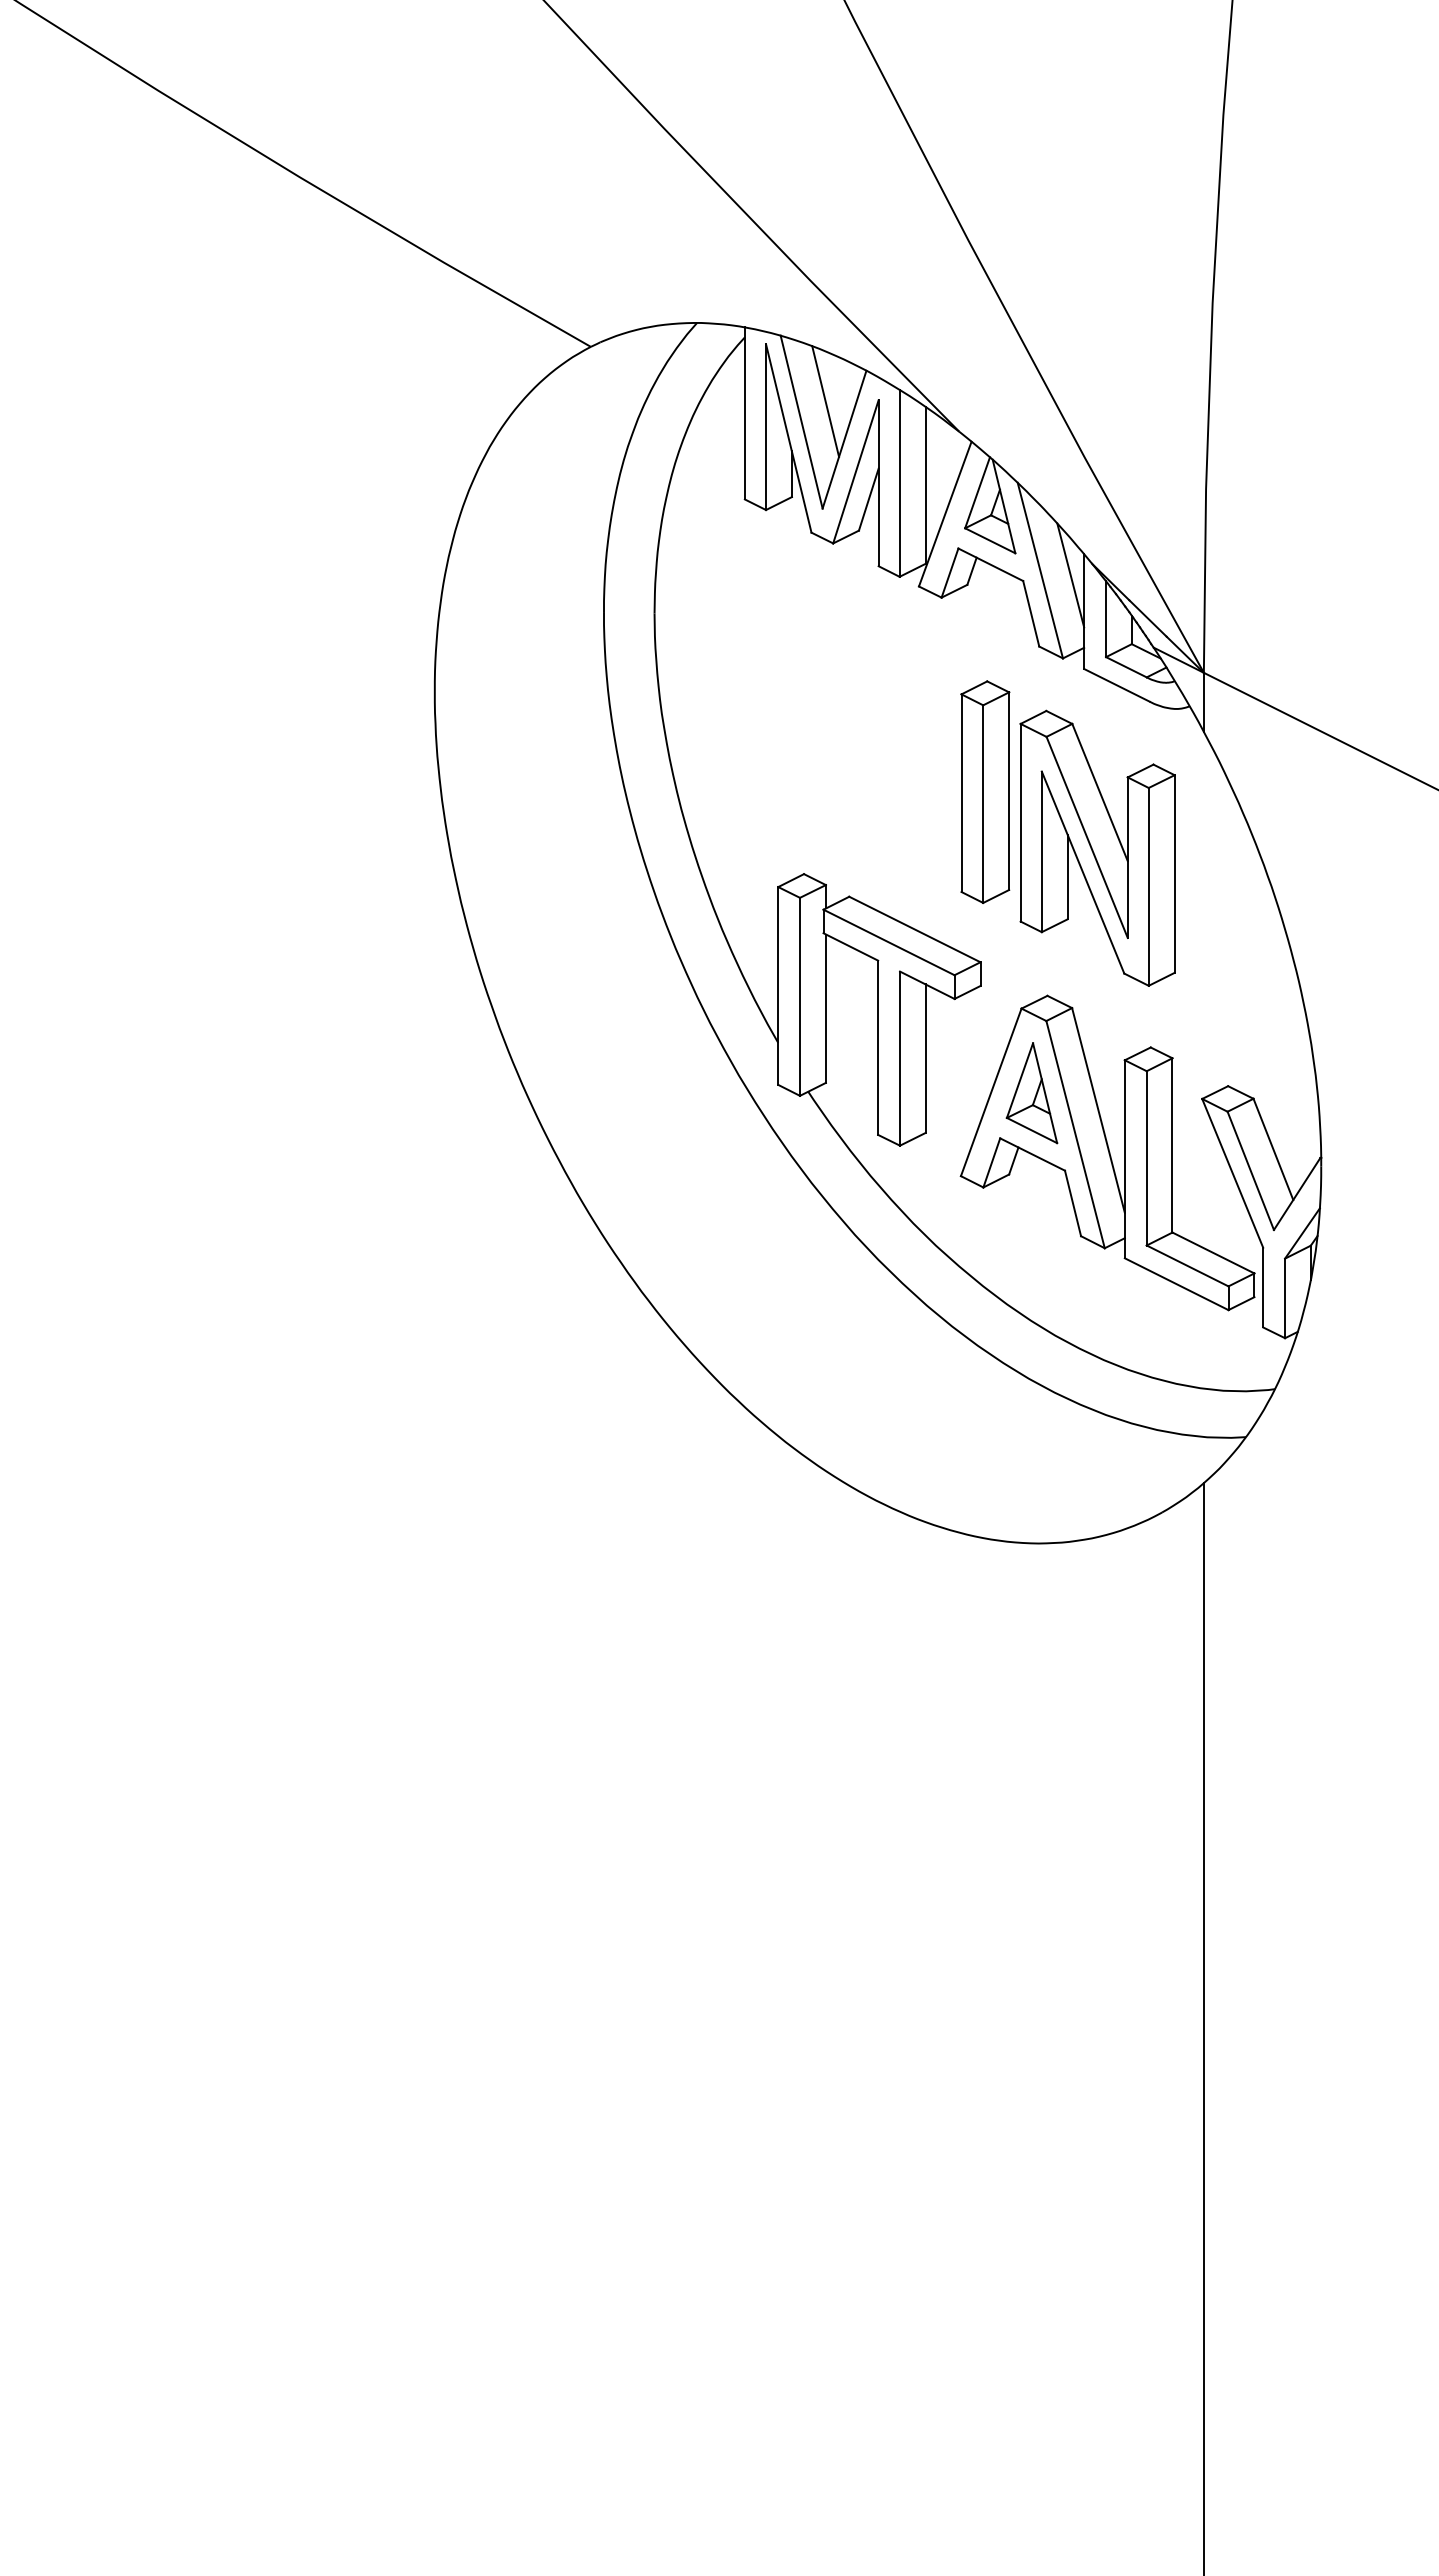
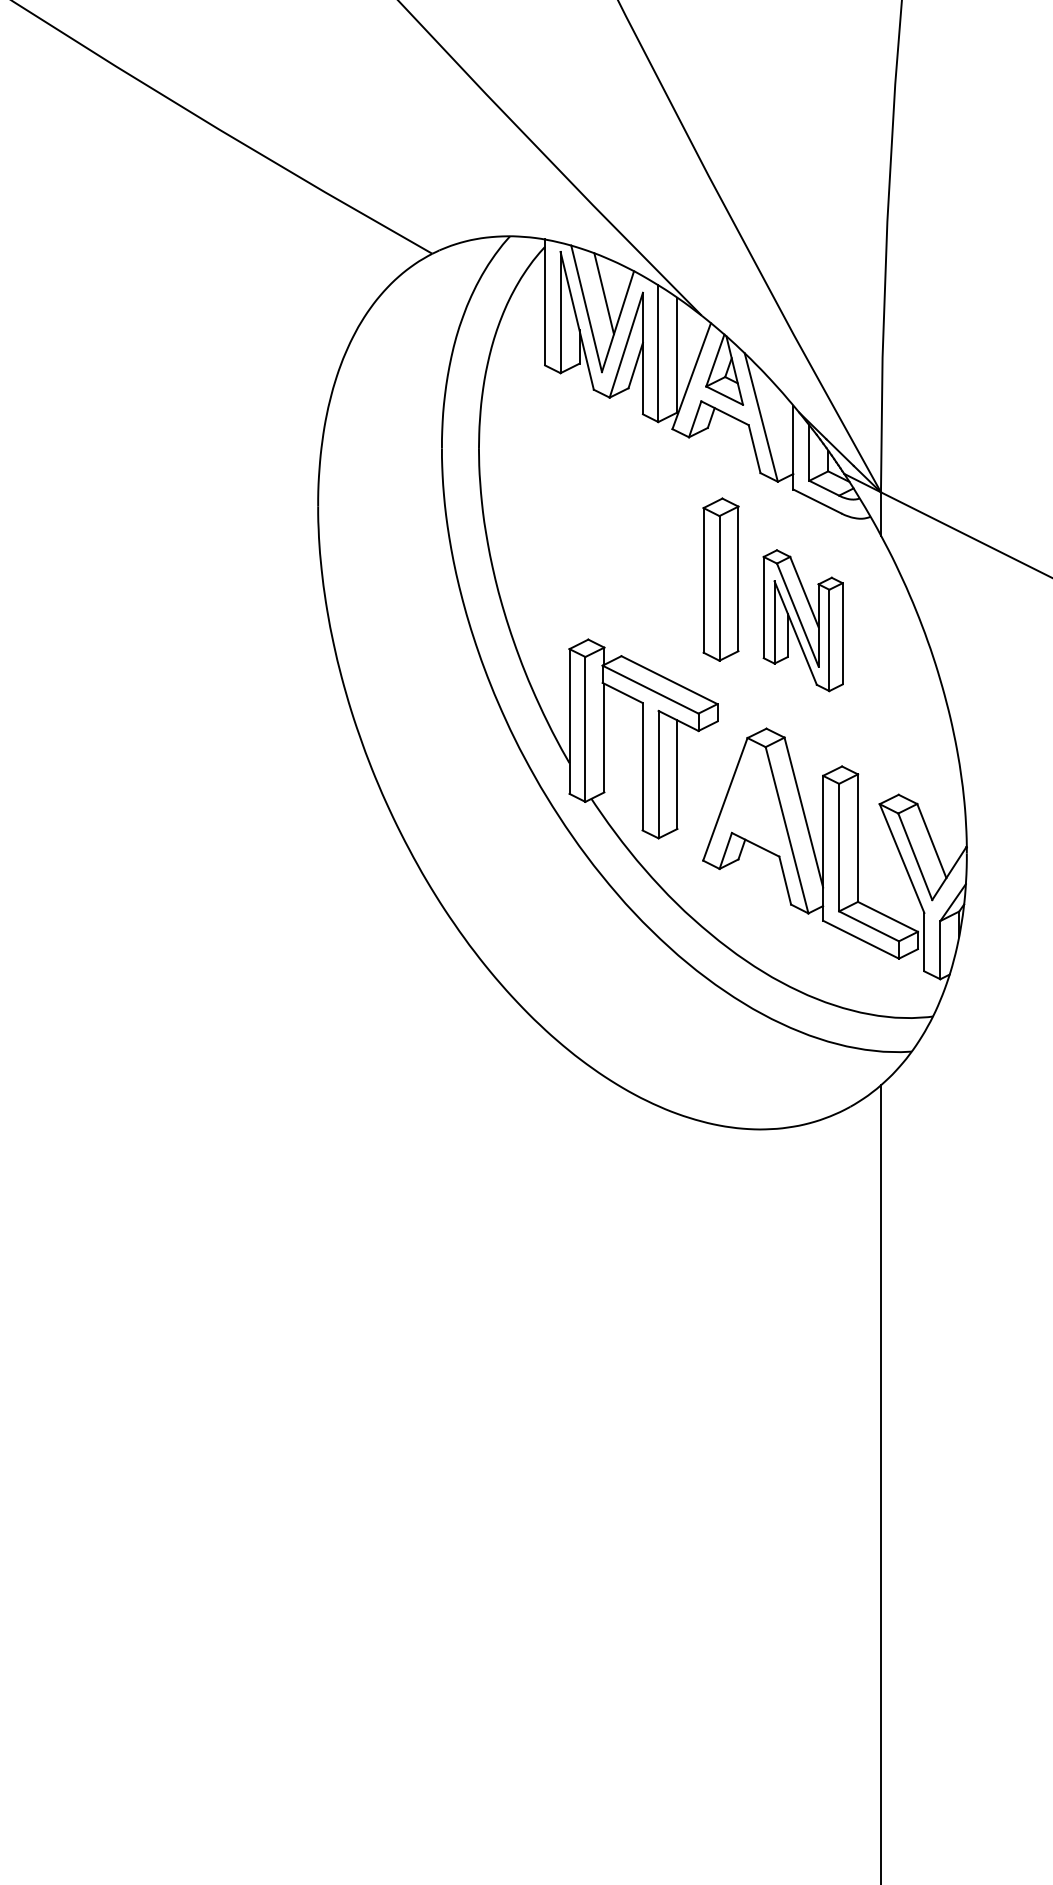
line: (1070, 575) -> (783, 421), removed
part: (1097, 847) -> (803, 620), size x0.7
part: (1031, 1093) -> (754, 800), removed

